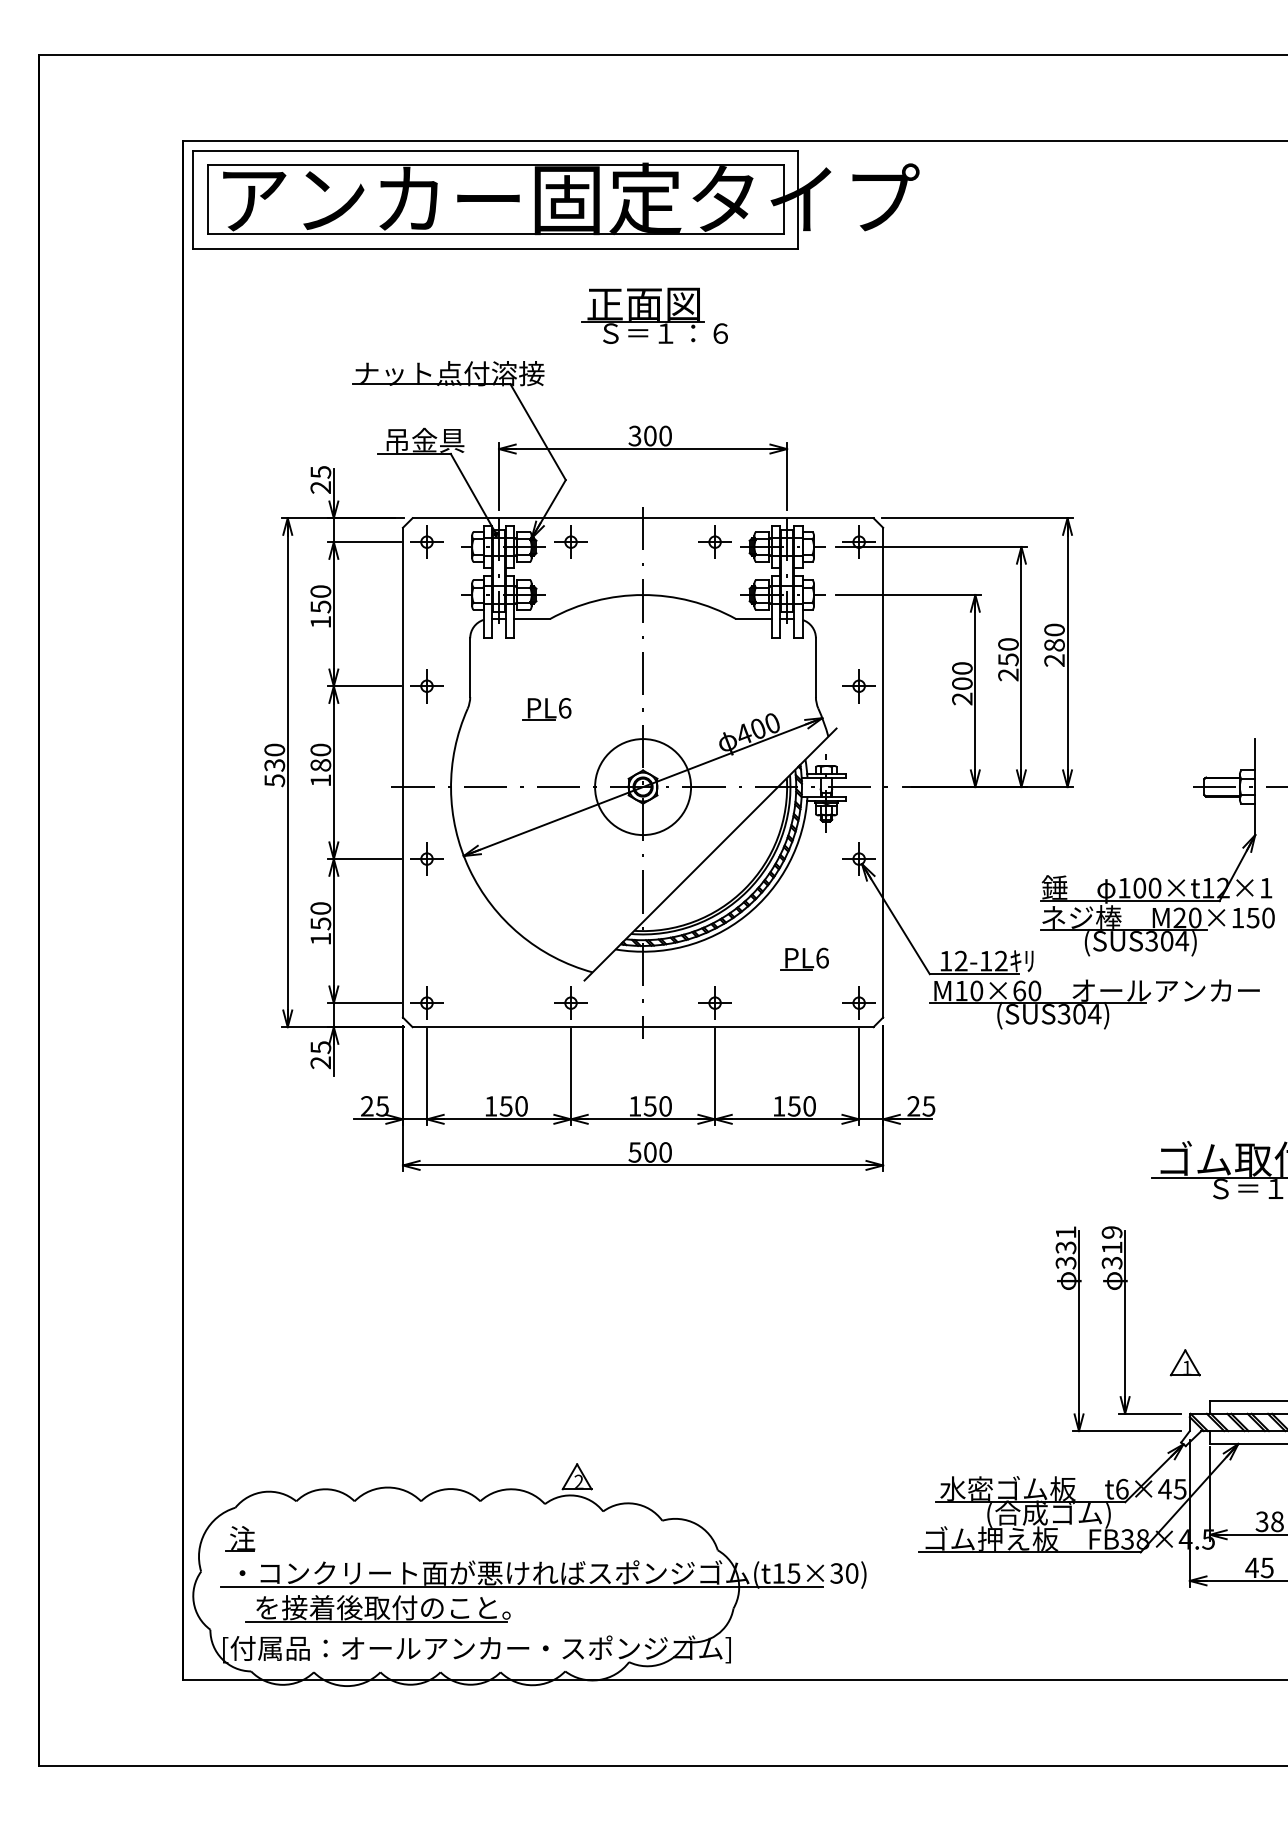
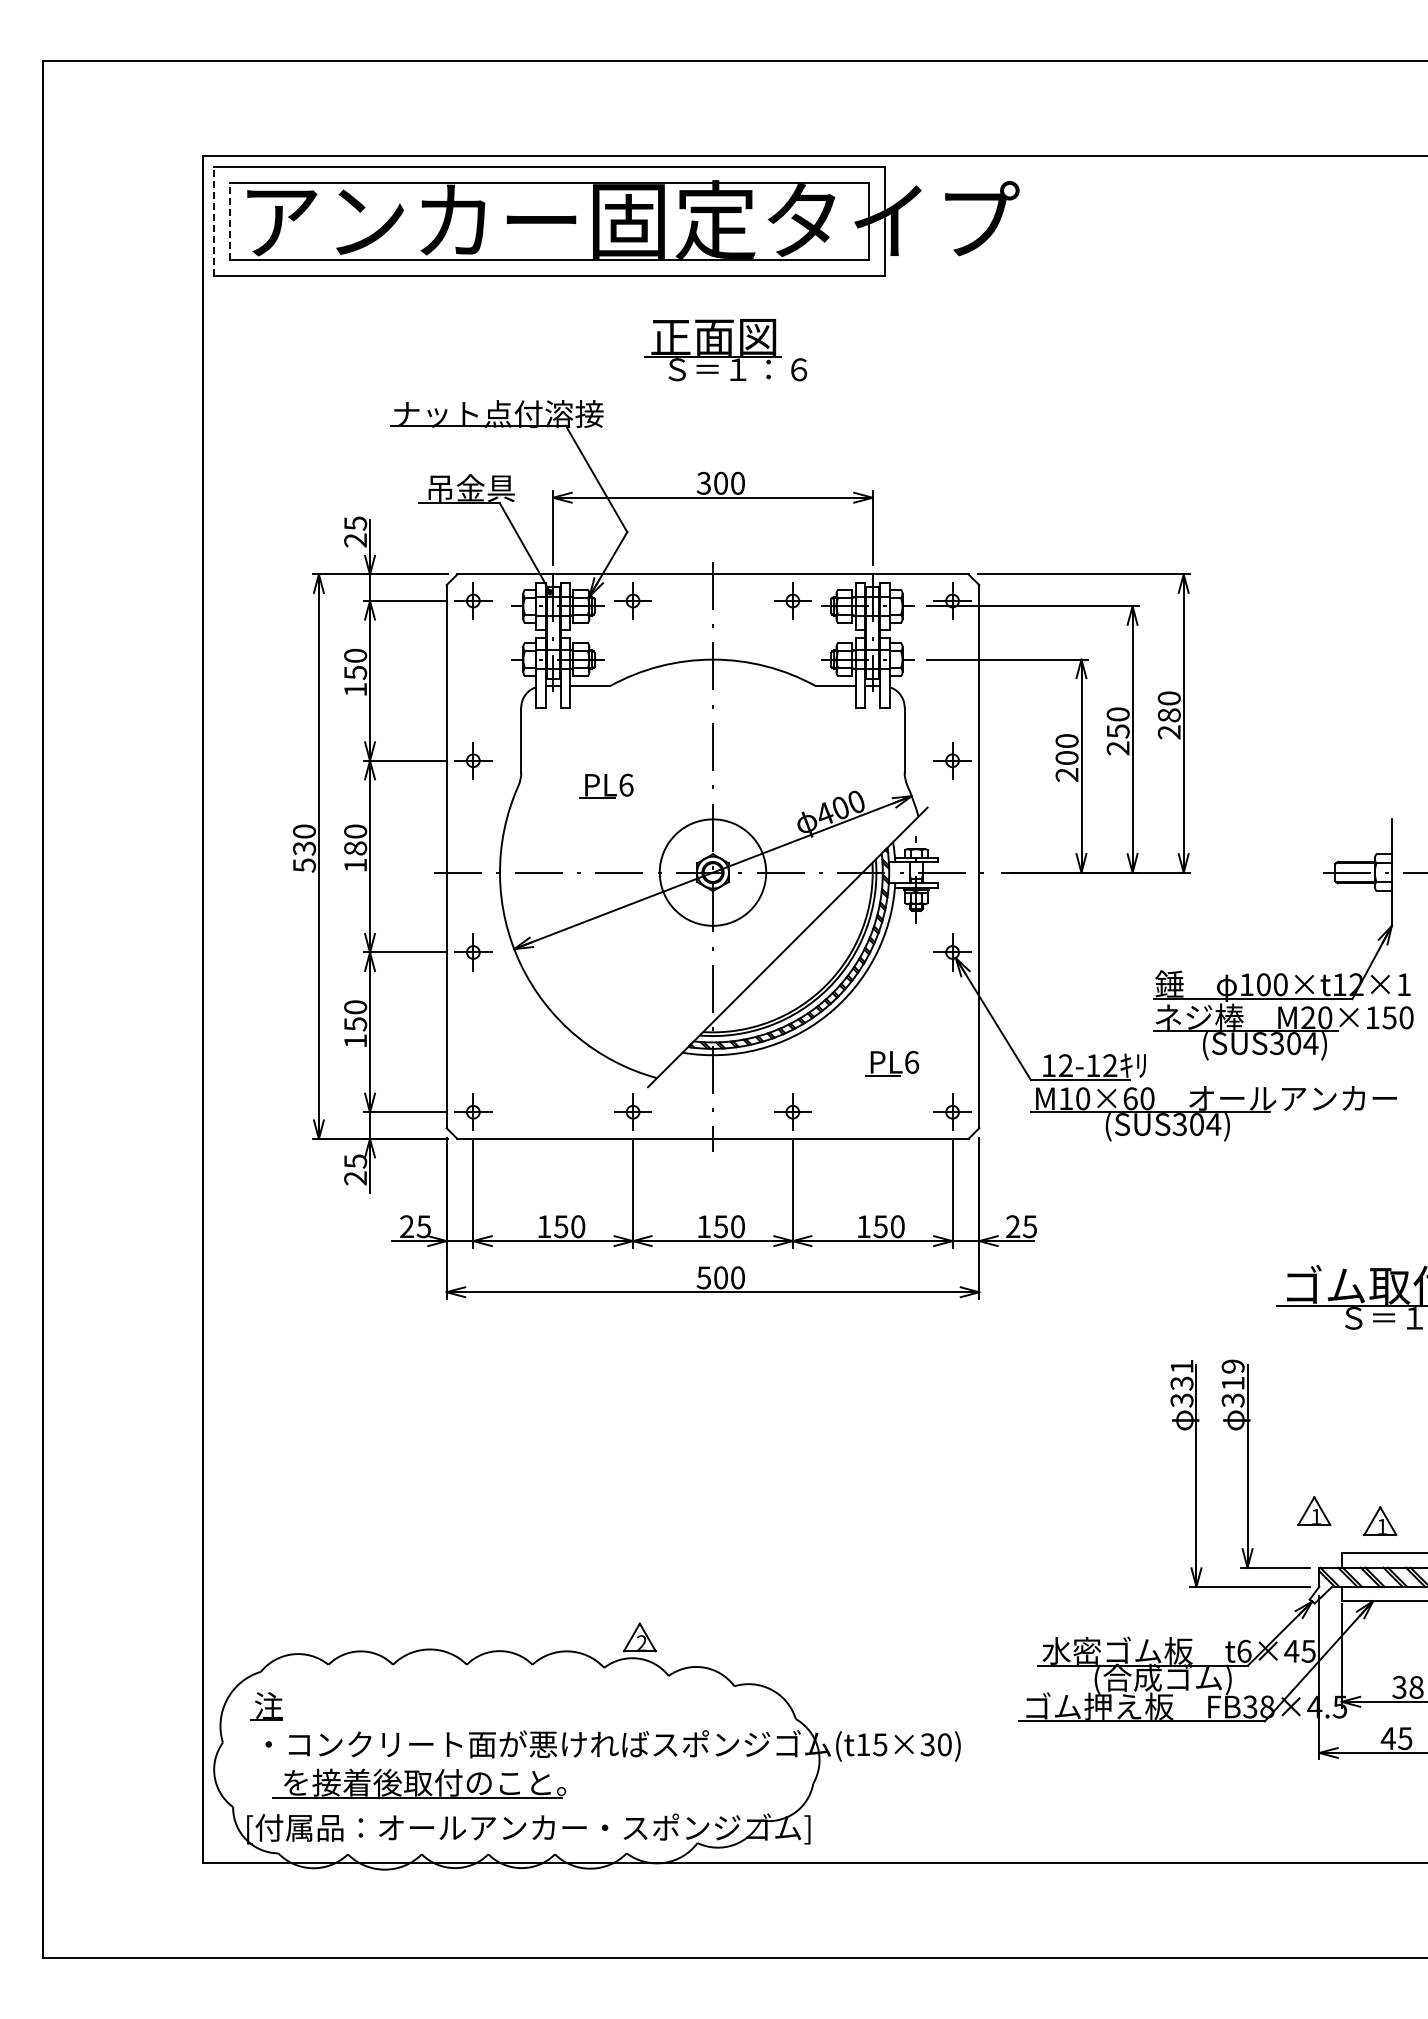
line: (193, 199) -> (214, 220), solid -> dashed
line: (208, 199) -> (230, 220), solid -> dashed
part: (1244, 1371) -> (1380, 1520), added
line: (521, 1587) -> (578, 1760), removed

